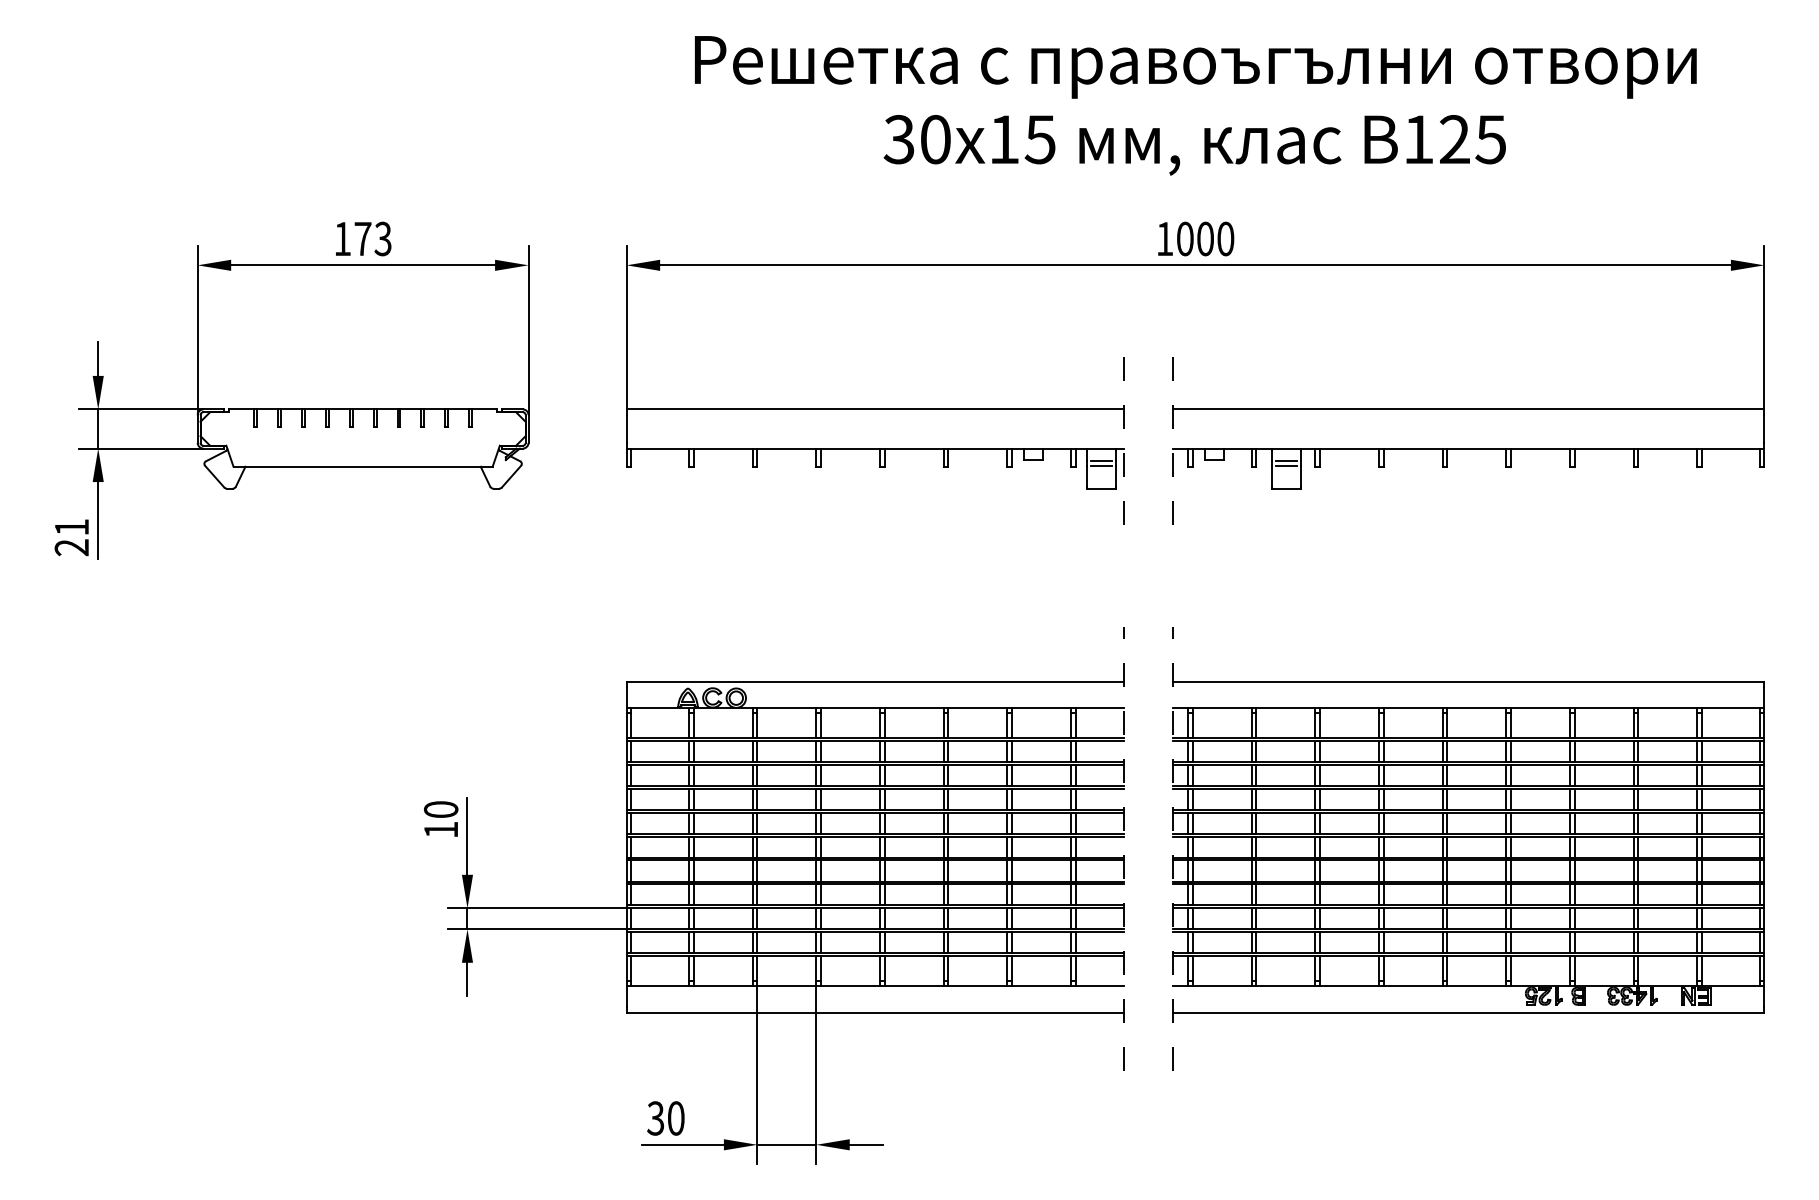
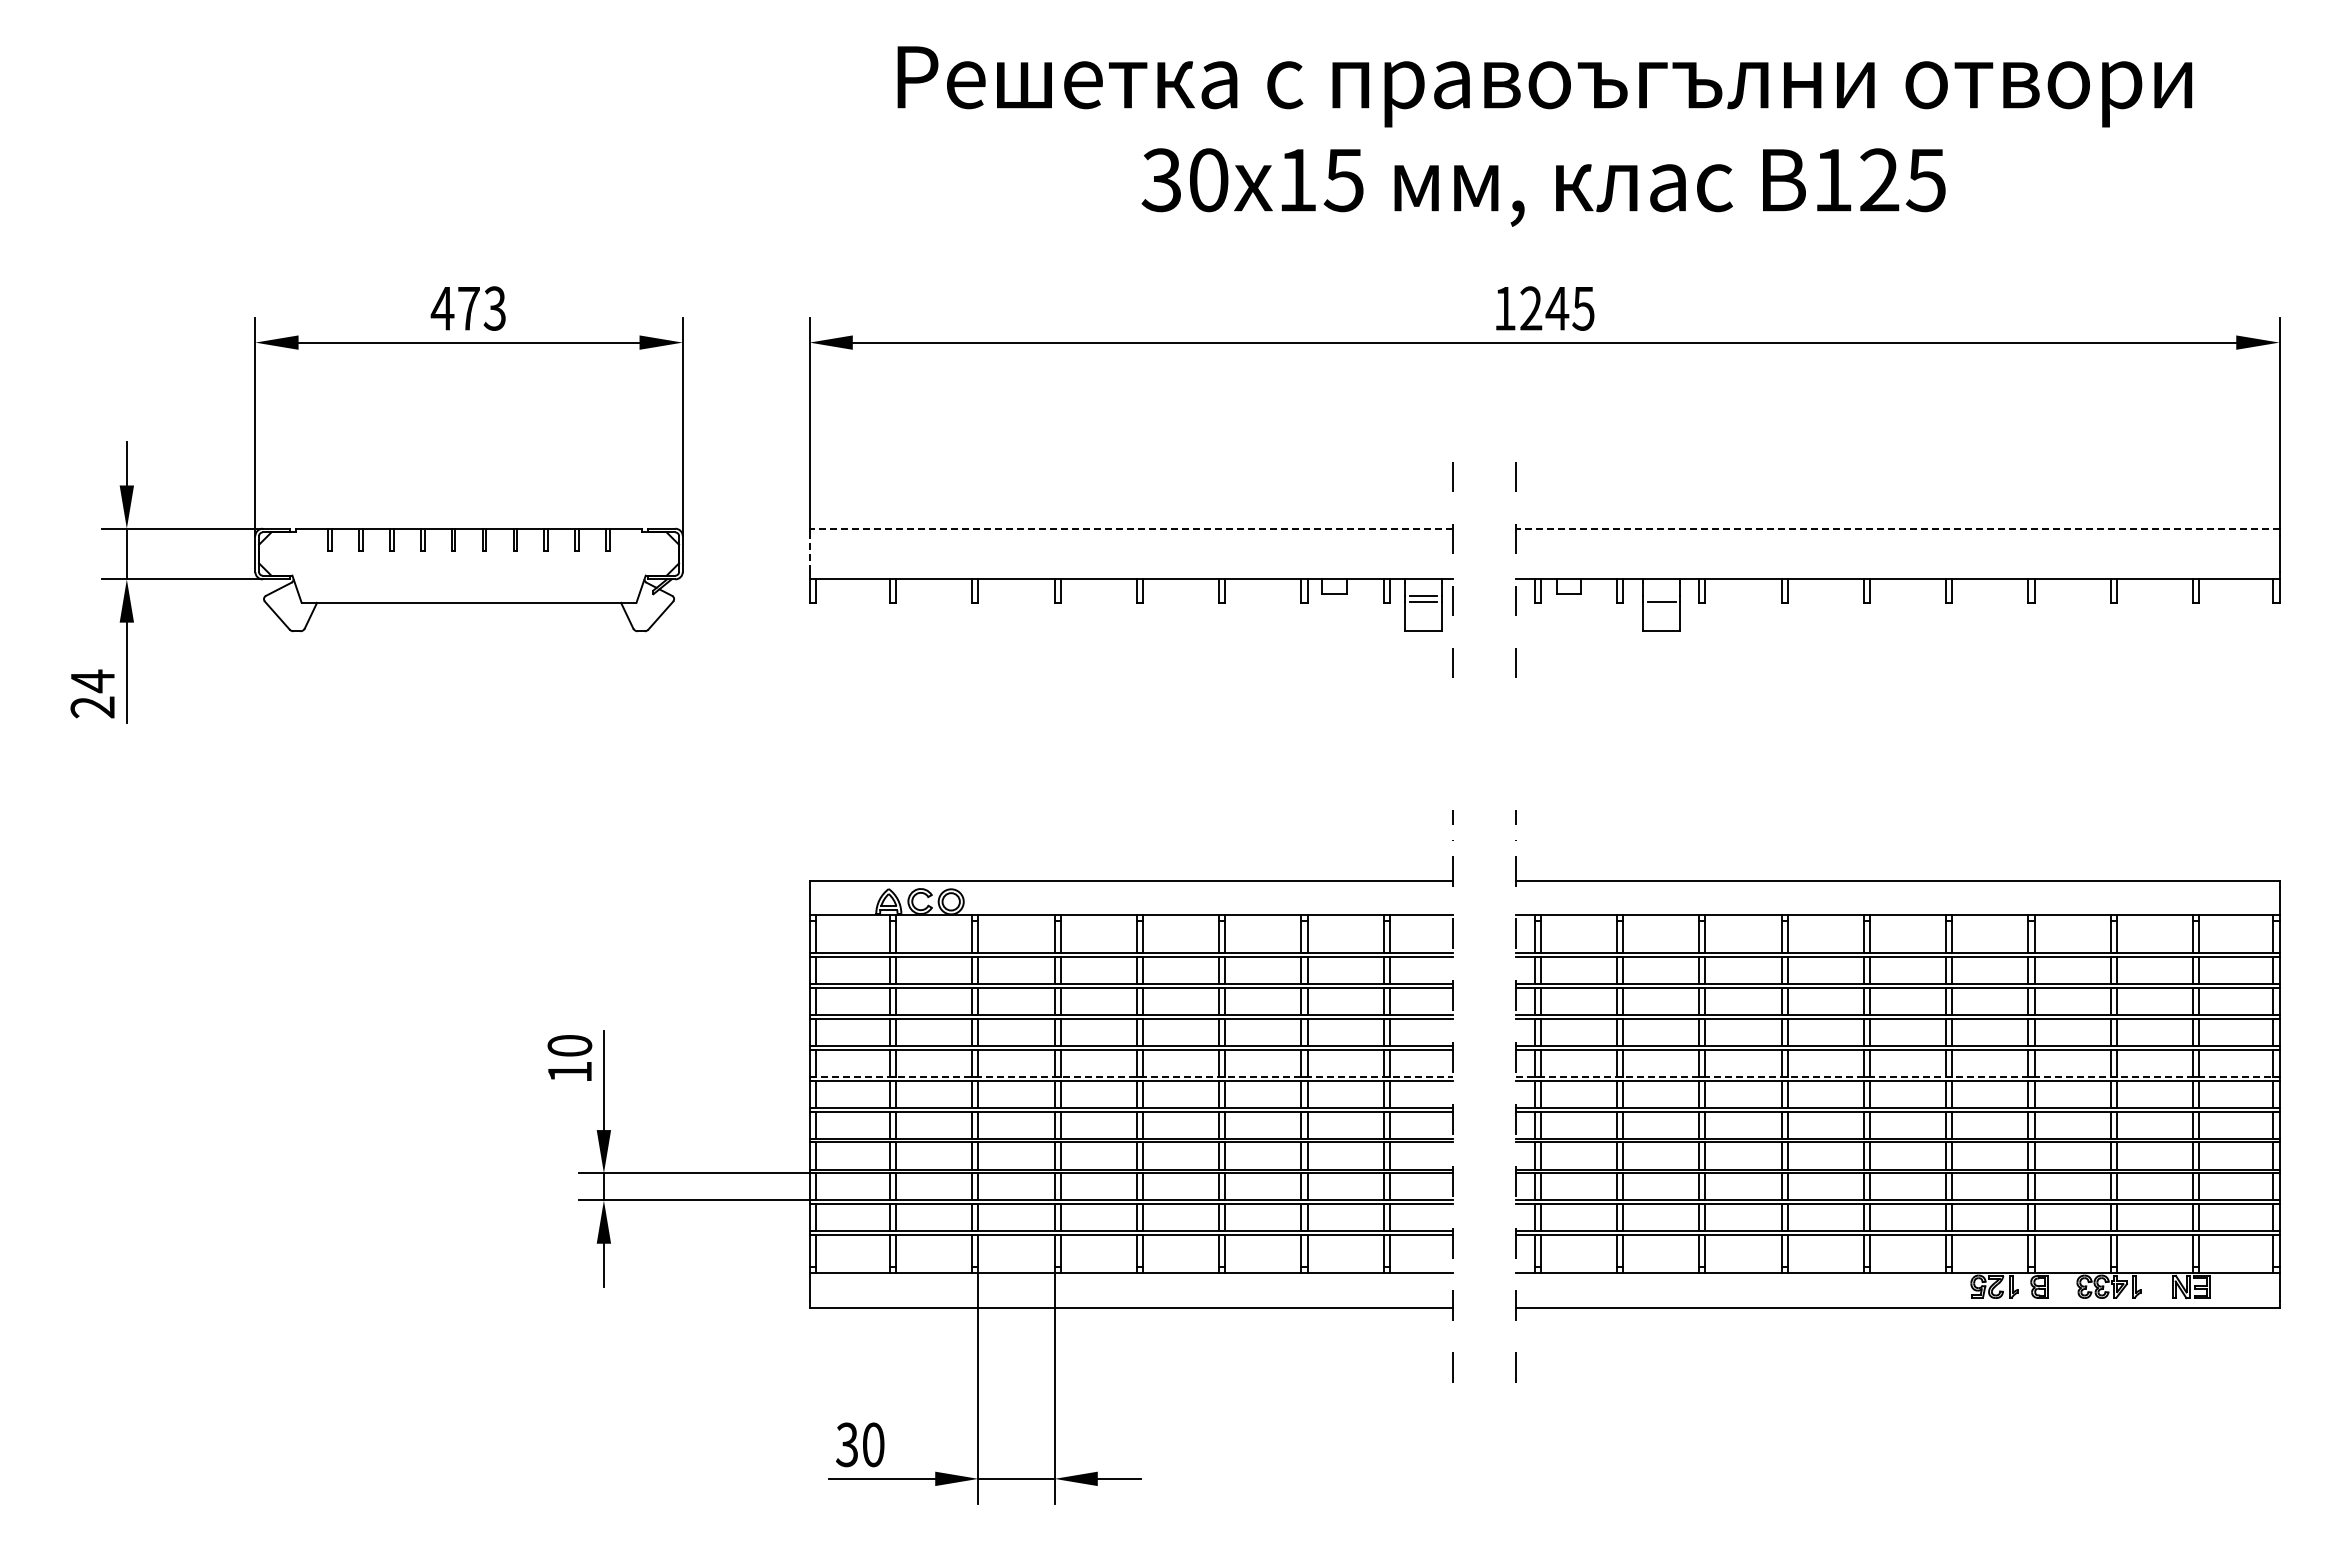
text: (342, 238) -> (442, 308), 173 -> 473
text: (1205, 238) -> (1557, 308), 1000 -> 1245
line: (875, 409) -> (1130, 528), solid -> dashed
line: (1467, 409) -> (1896, 528), solid -> dashed
line: (626, 429) -> (809, 554), solid -> dashed
line: (1286, 461) -> (1661, 595), removed
text: (71, 527) -> (92, 681), 21 -> 24
line: (875, 833) -> (1131, 1076), solid -> dashed
line: (1468, 833) -> (1897, 1076), solid -> dashed

